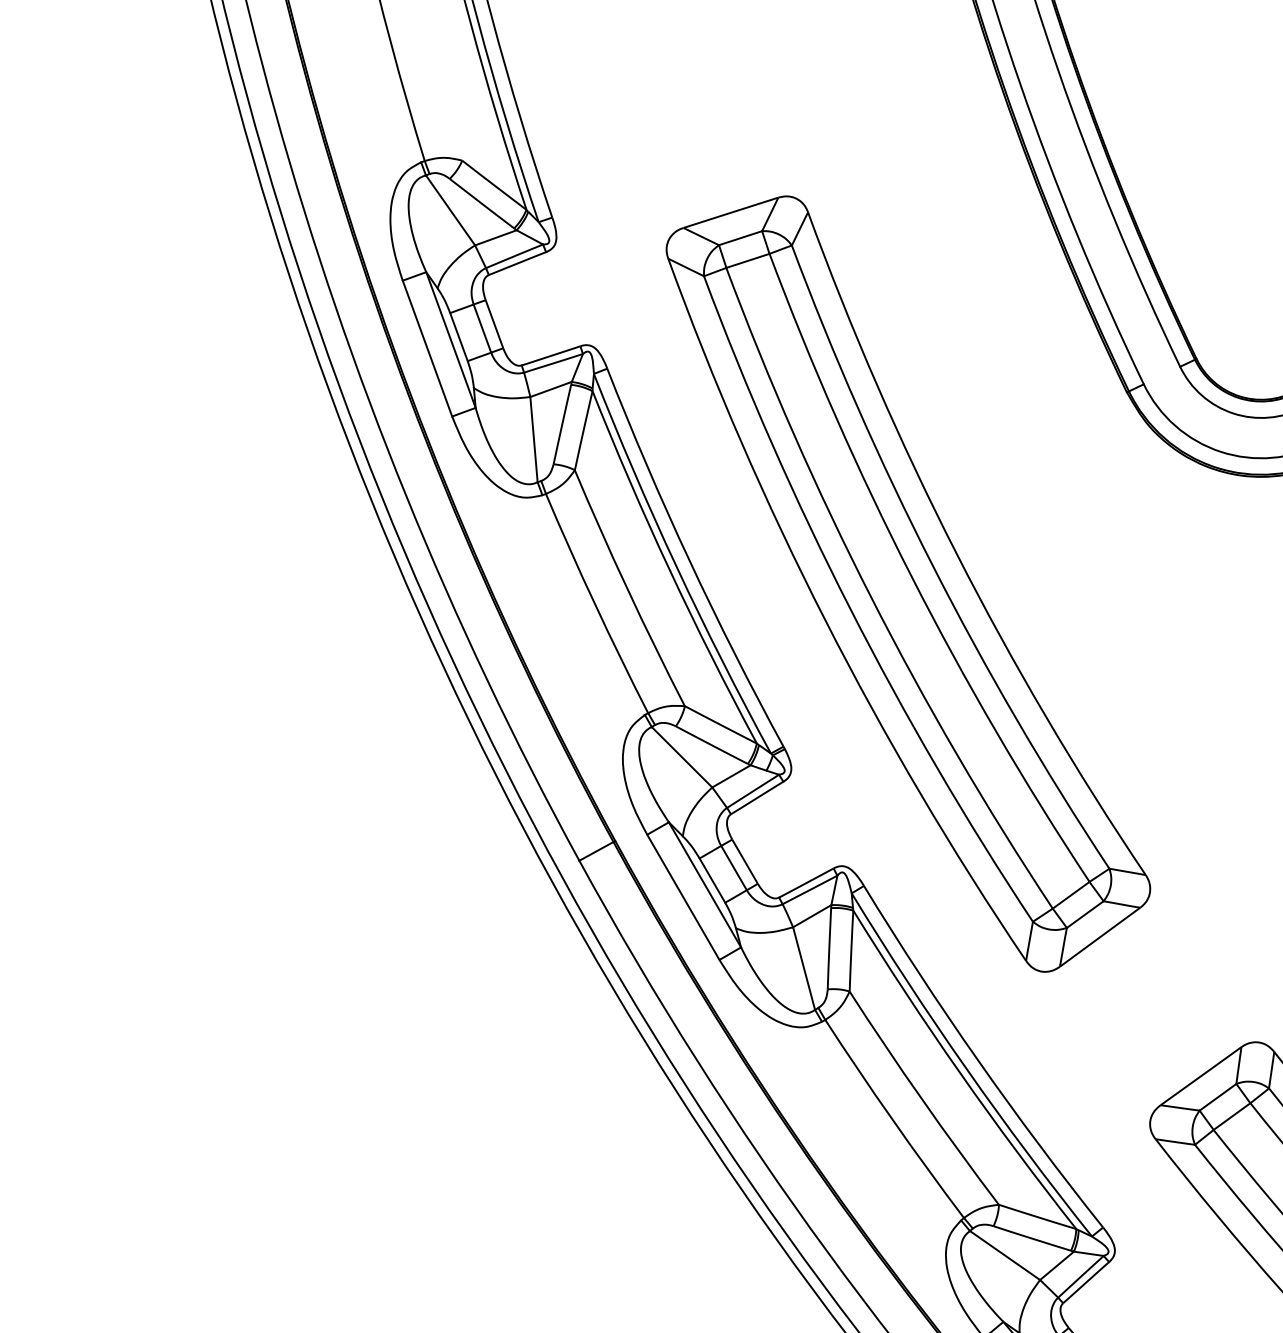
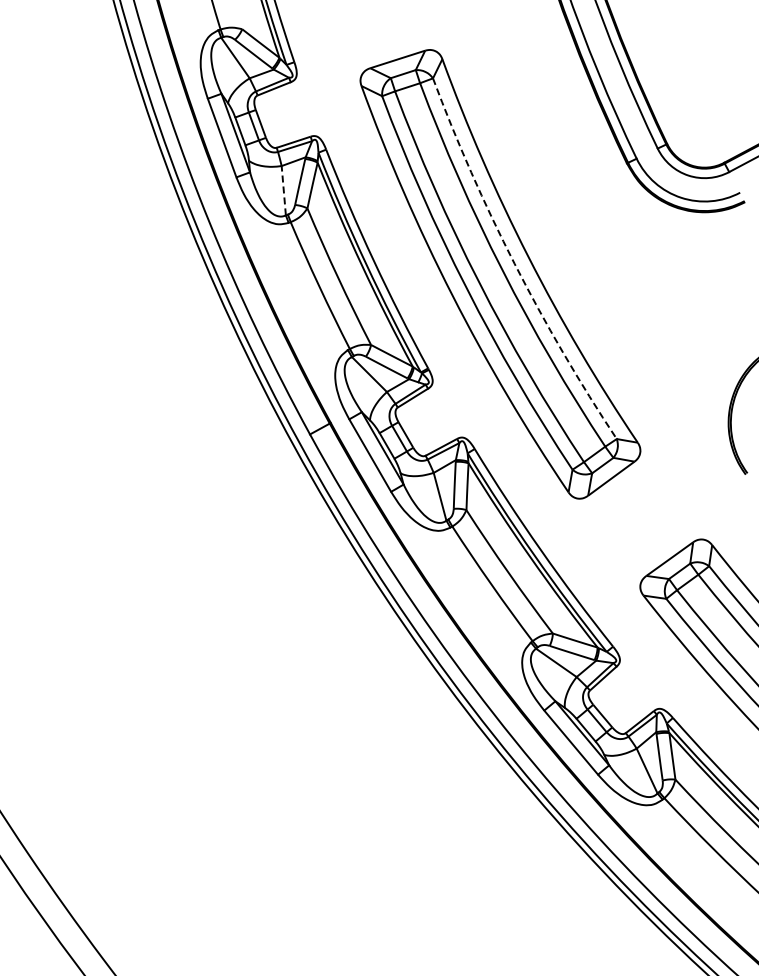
line: (533, 439) -> (283, 190), solid -> dashed
arc: (932, 565) -> (514, 263), solid -> dashed

